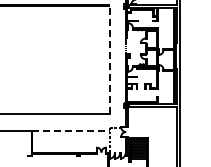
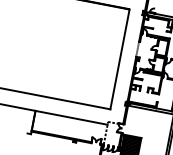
line: (109, 59) -> (119, 58), dashed -> solid
line: (71, 131) -> (72, 118), dashed -> solid

